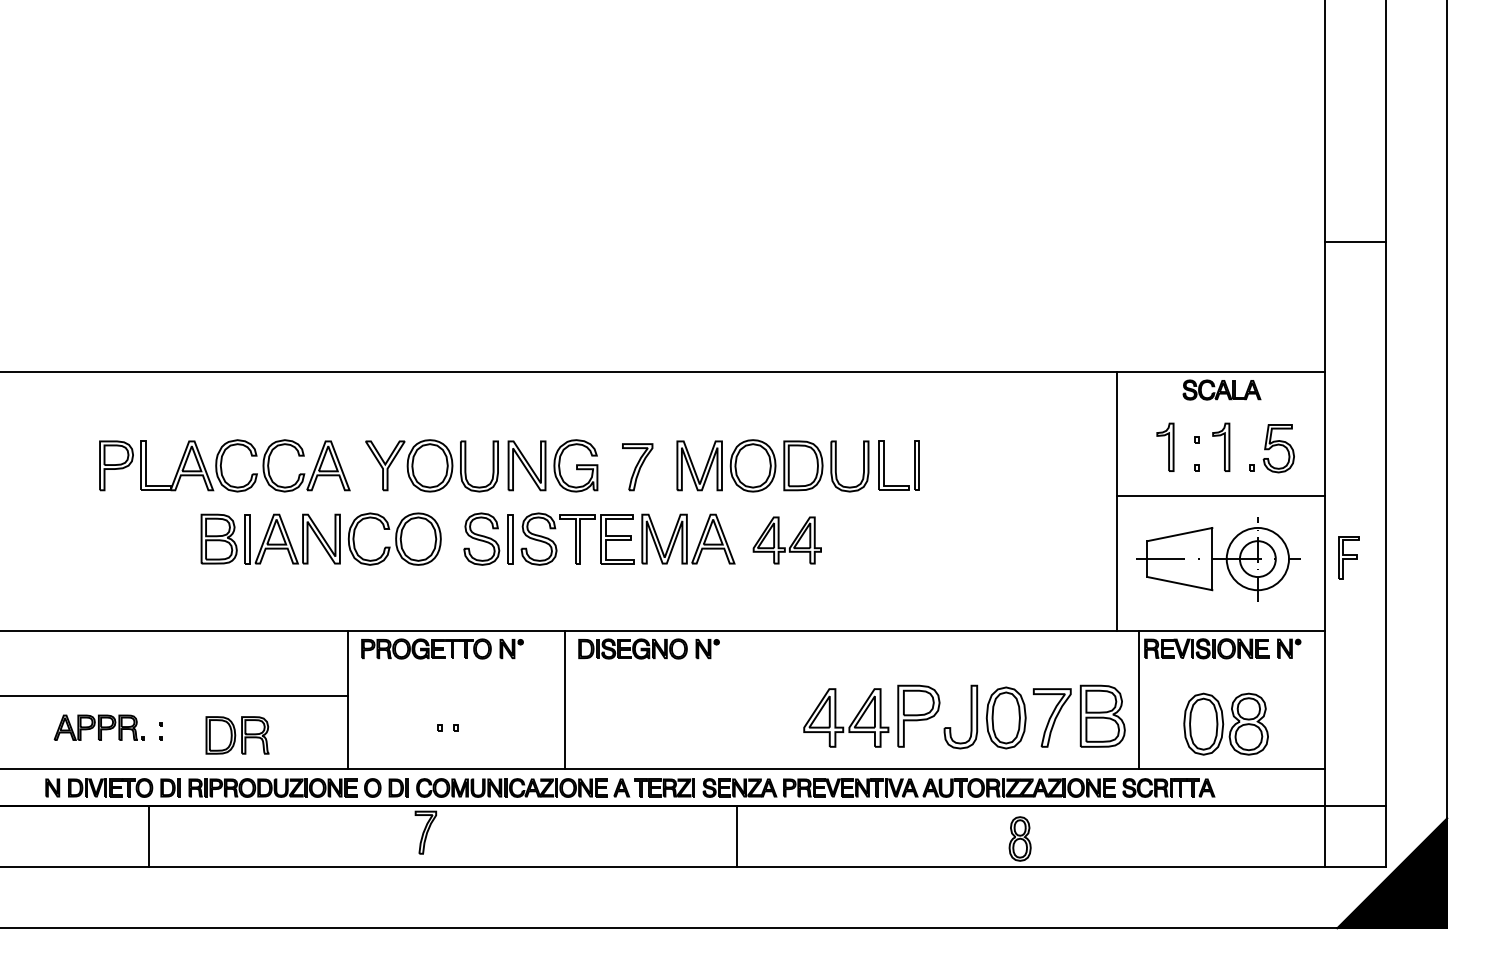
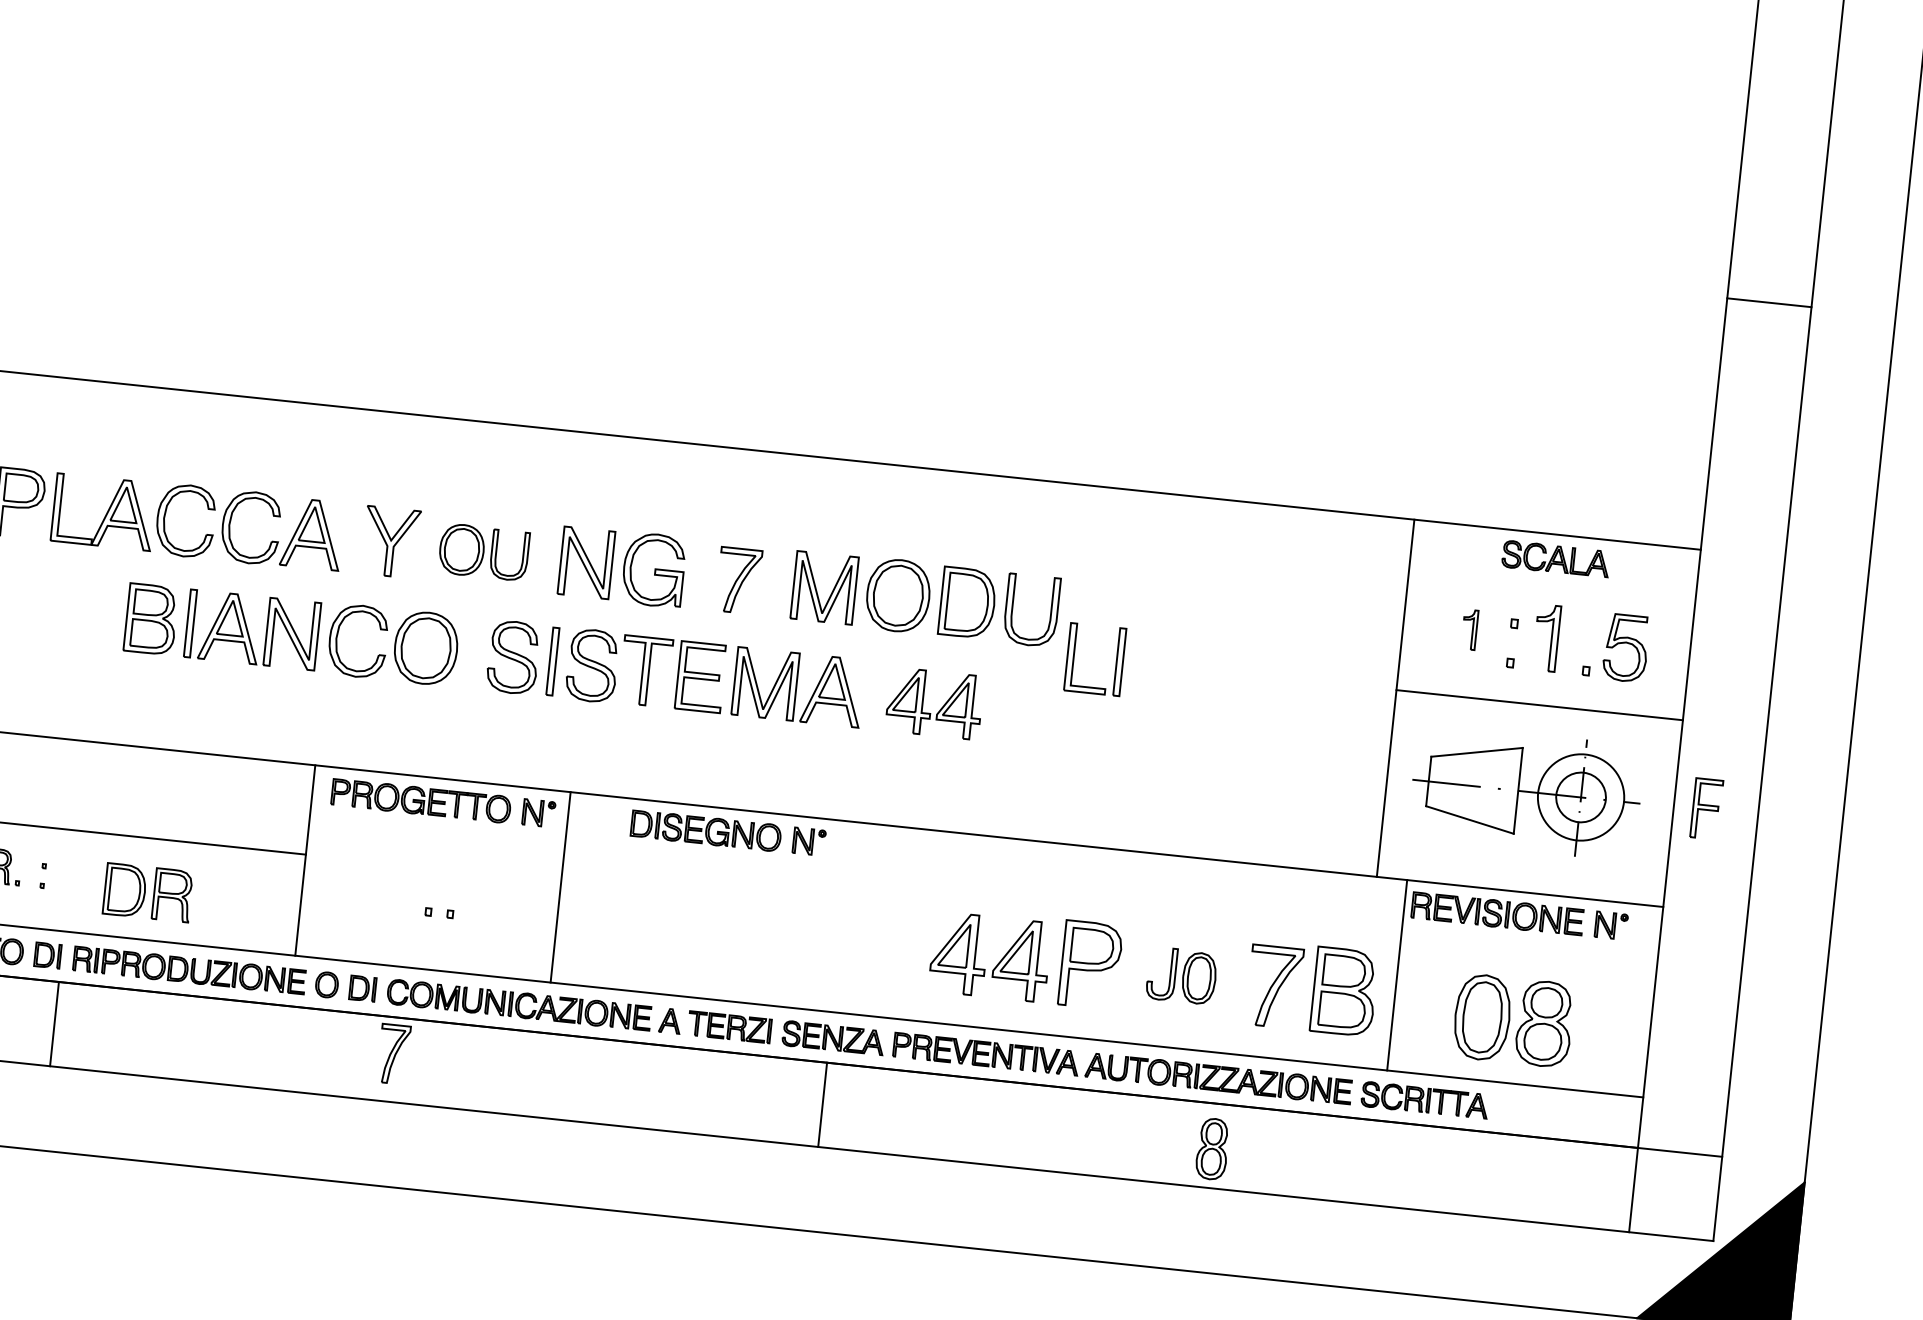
line: (1355, 242) -> (1769, 303), moved
part: (1165, 446) -> (1469, 628), size x0.6
part: (452, 465) -> (483, 551), size x0.7
part: (884, 465) -> (1075, 657), moved
line: (564, 700) -> (559, 887), moved
part: (984, 716) -> (1181, 974), size x0.6
line: (149, 836) -> (54, 1023), moved

